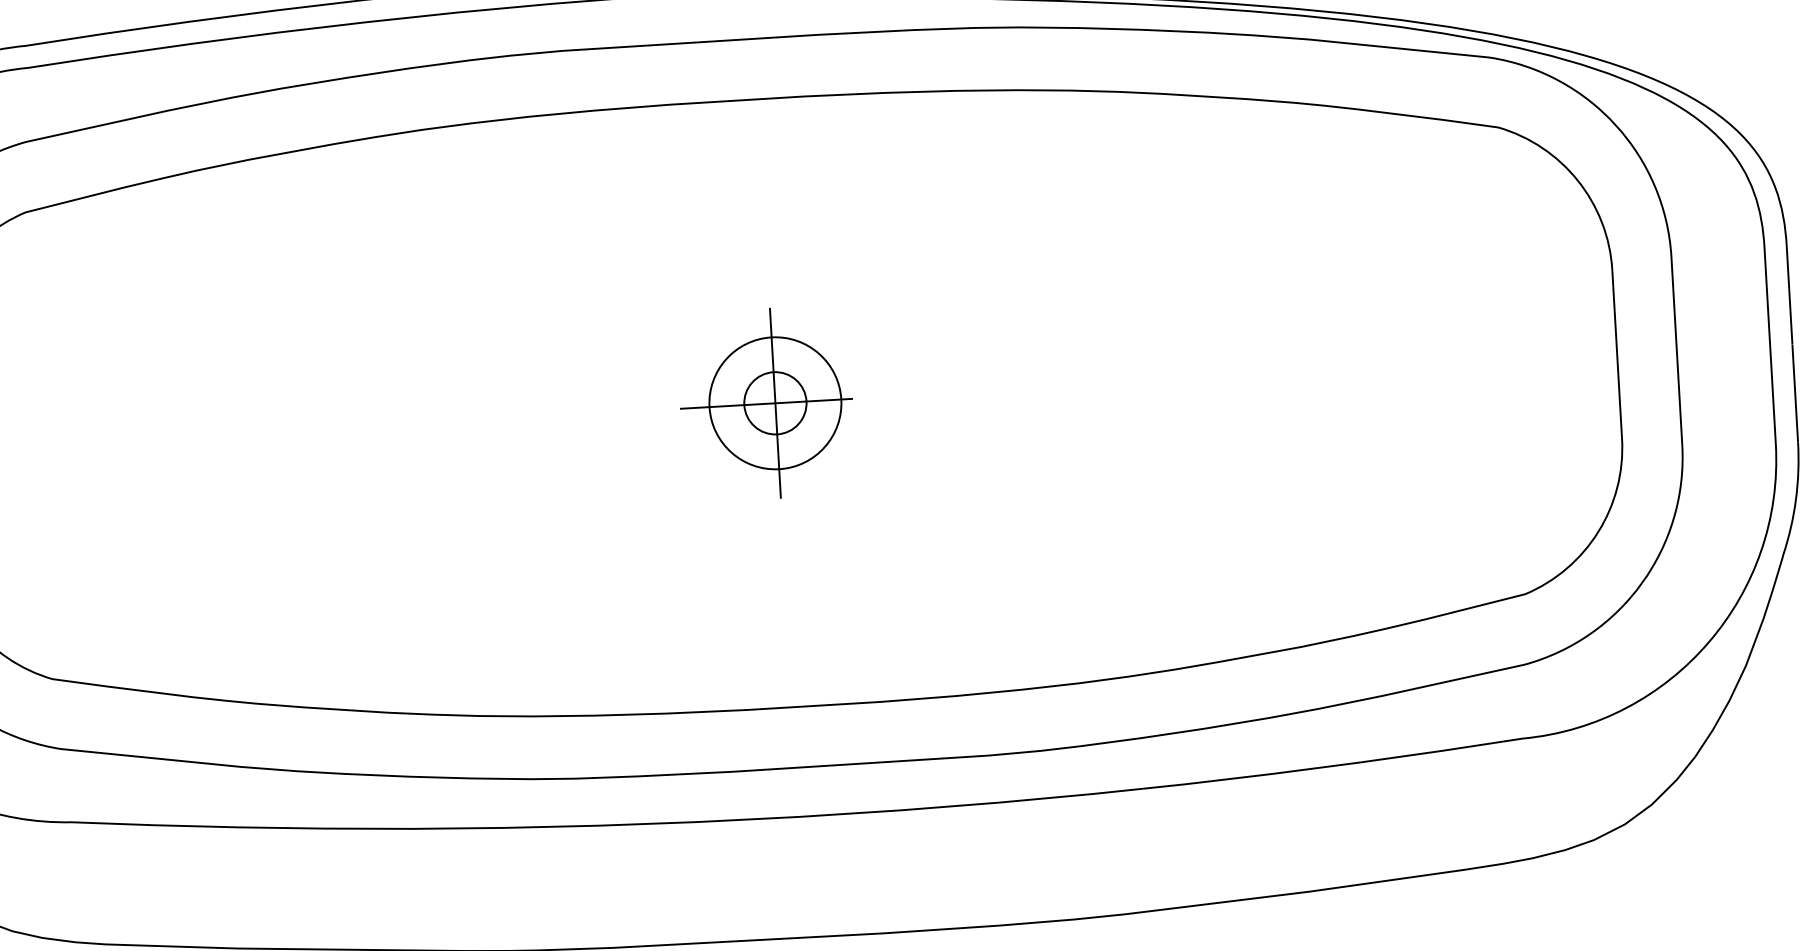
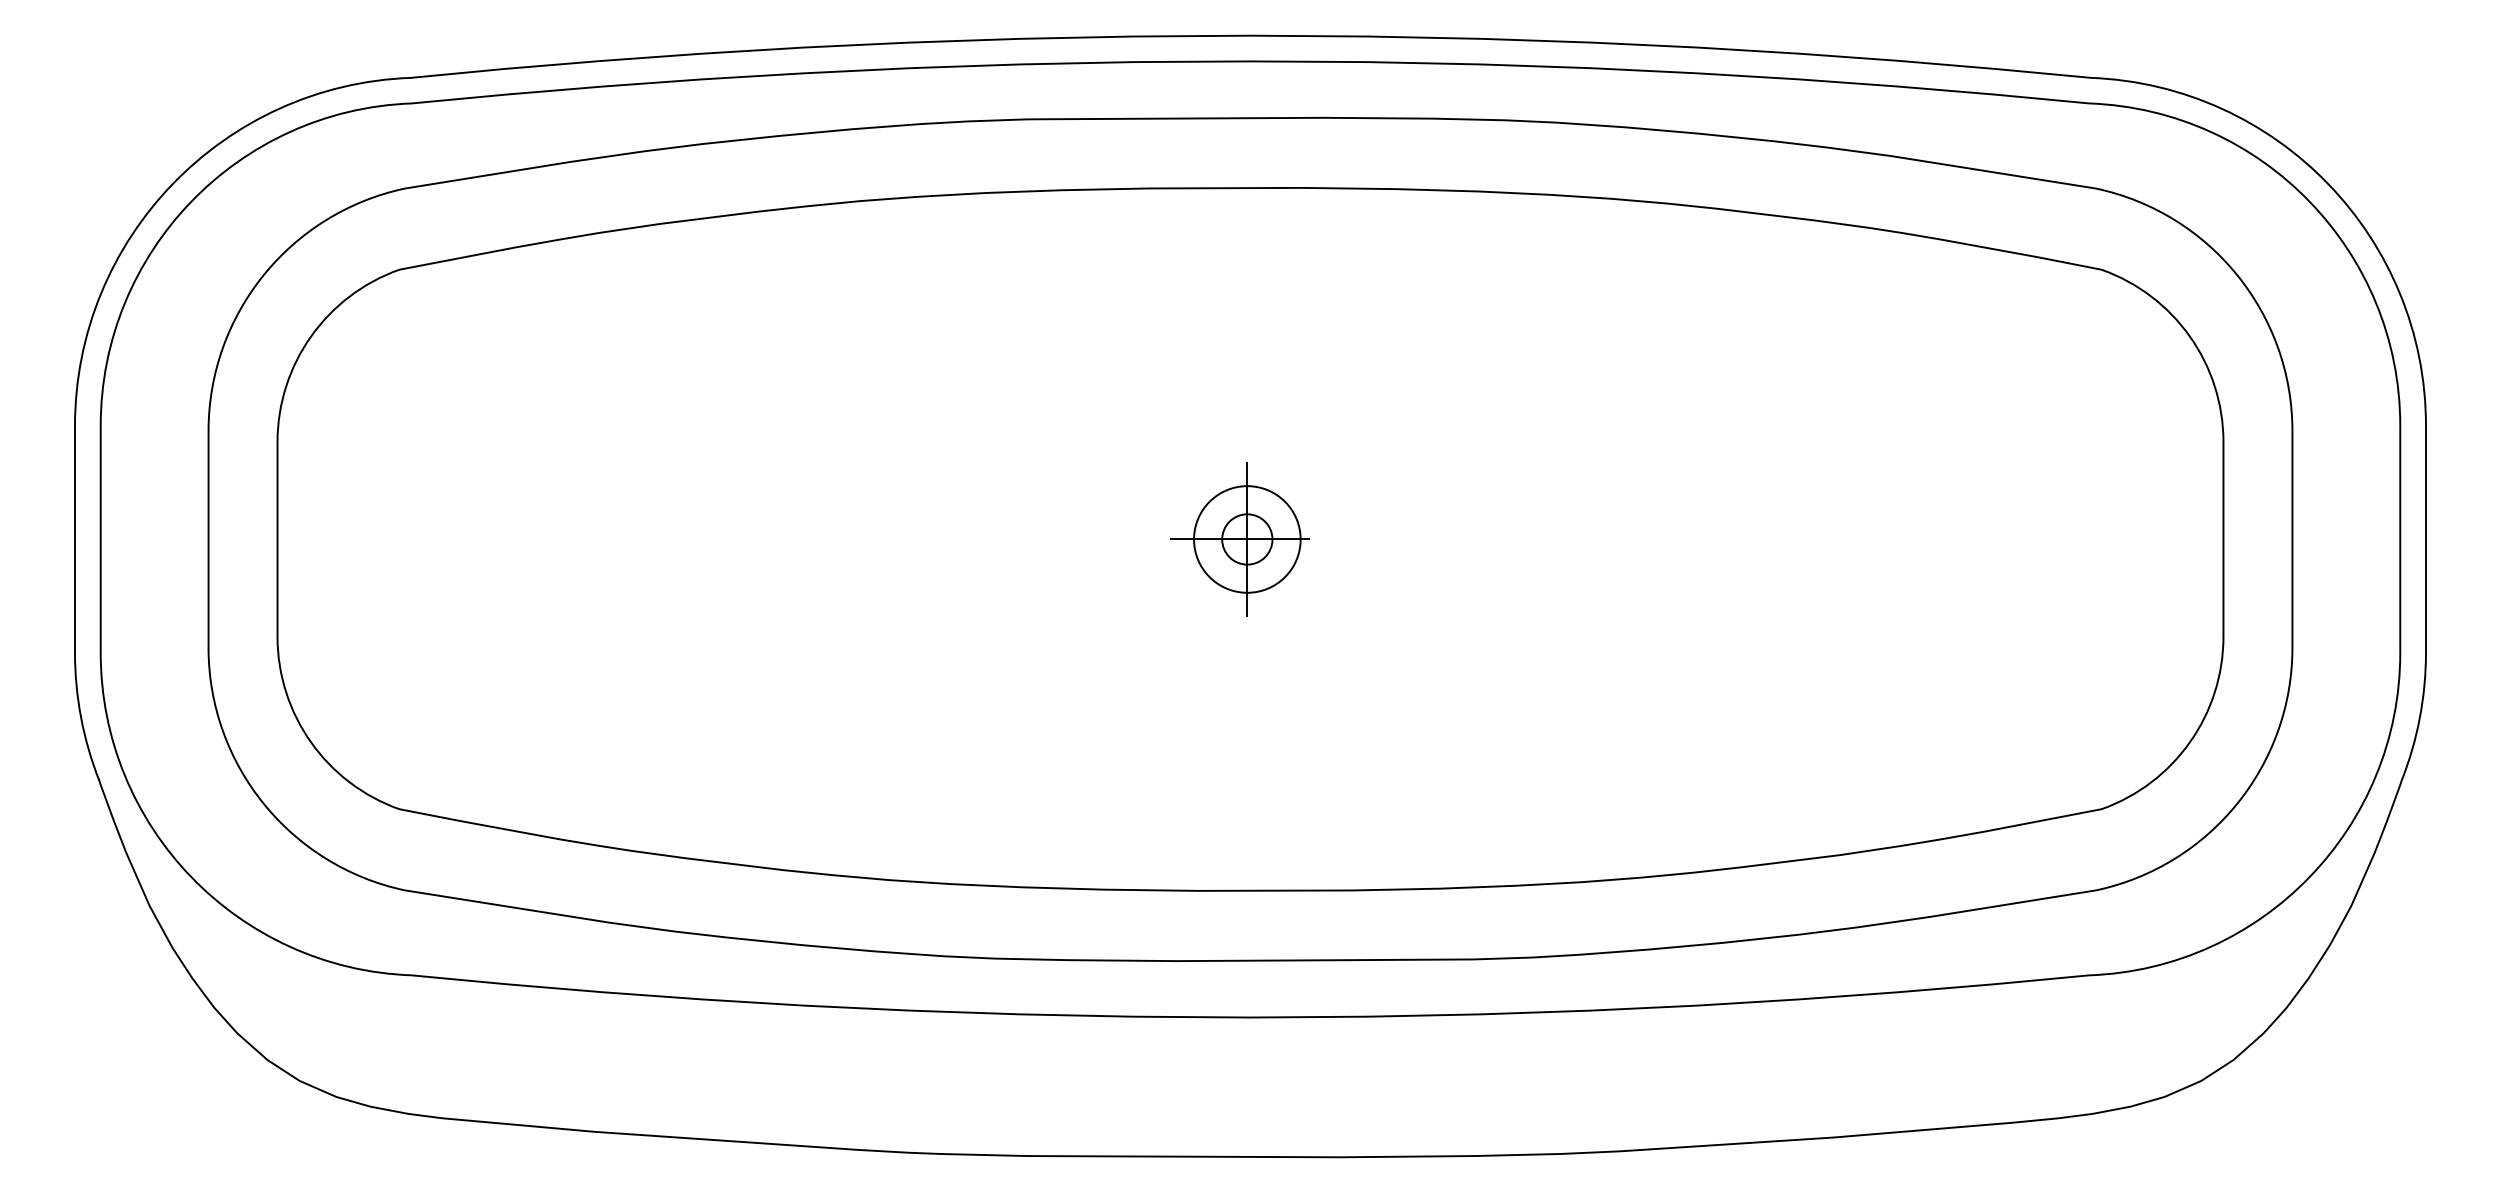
part: (765, 403) -> (1239, 539), size x0.7

